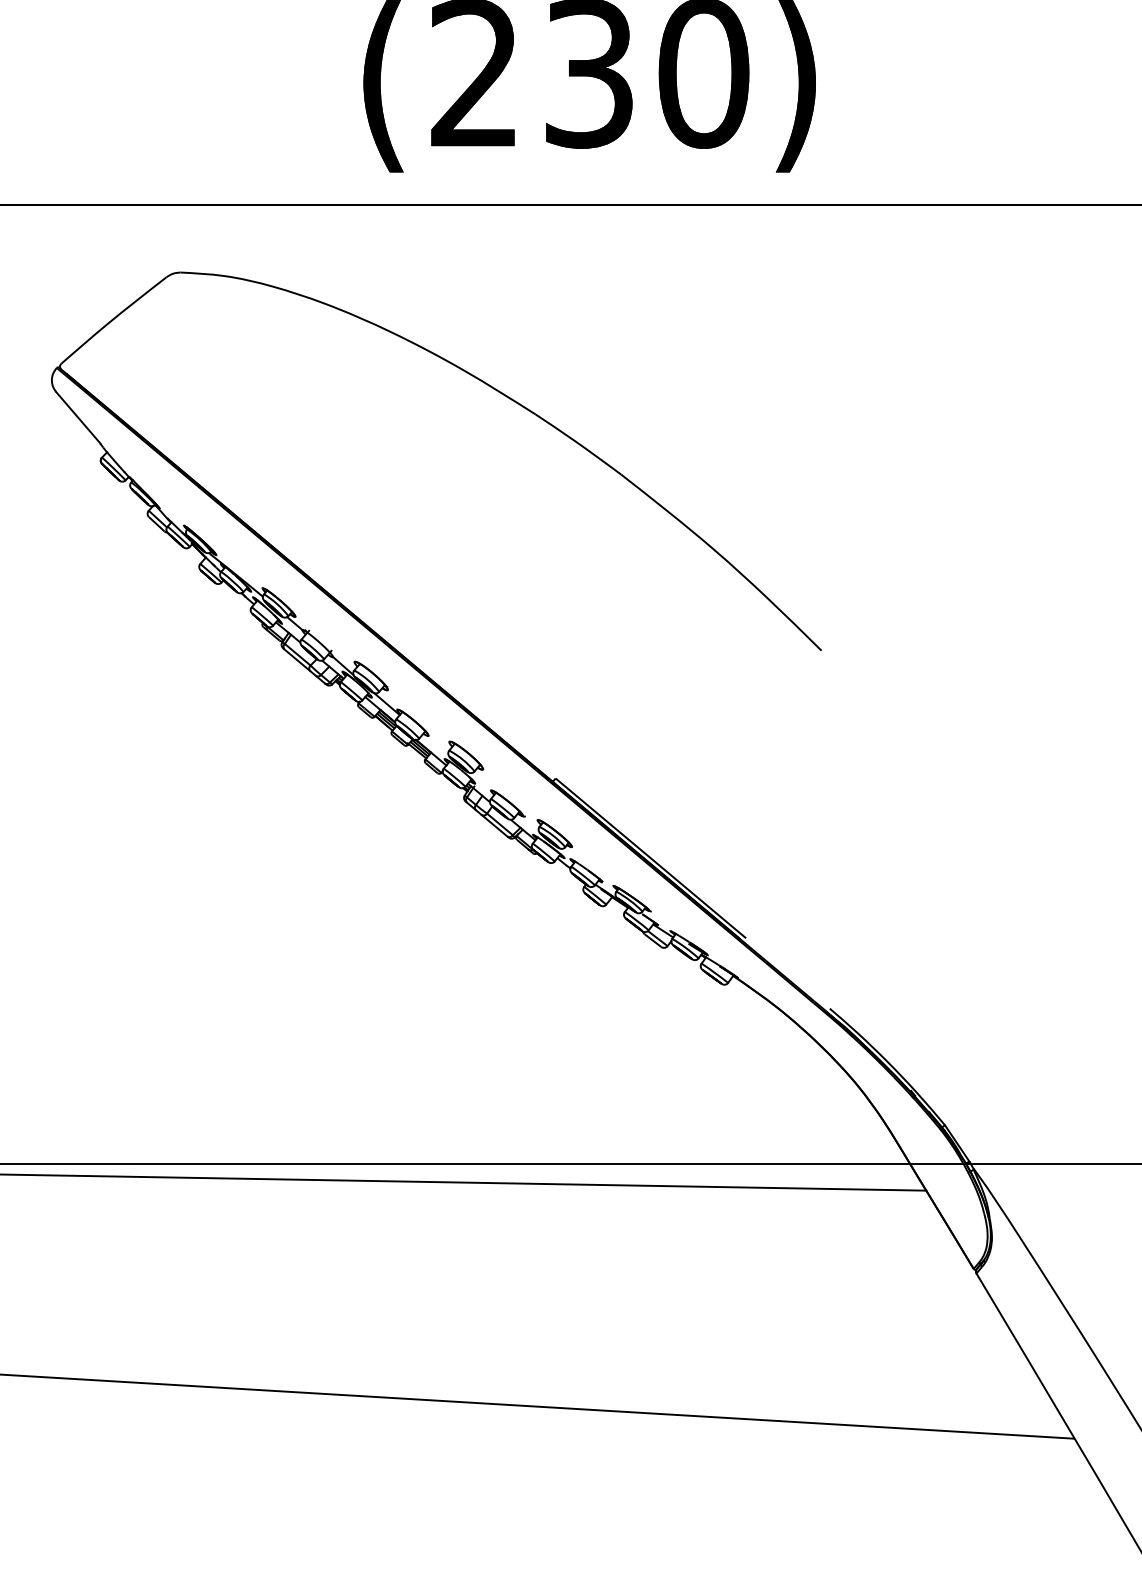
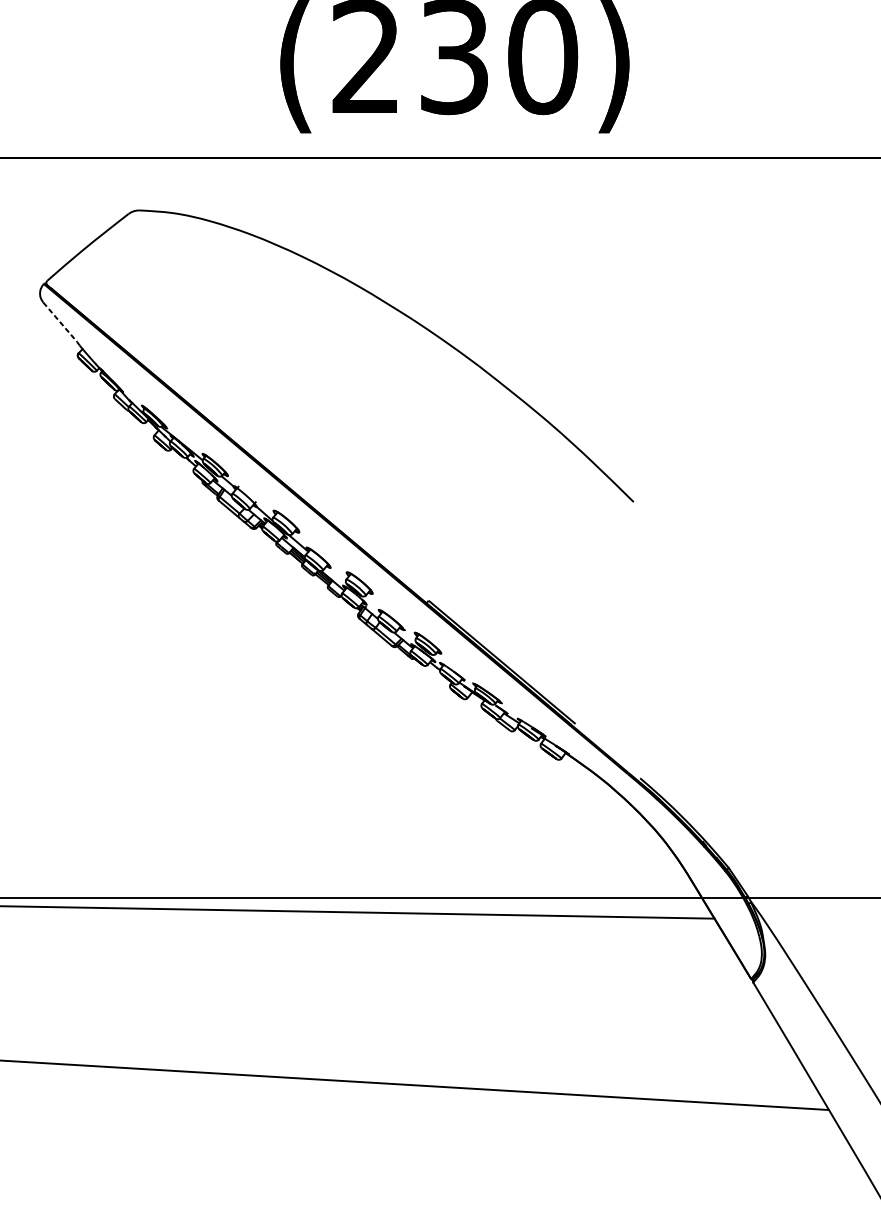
line: (78, 417) -> (60, 322), solid -> dashed

